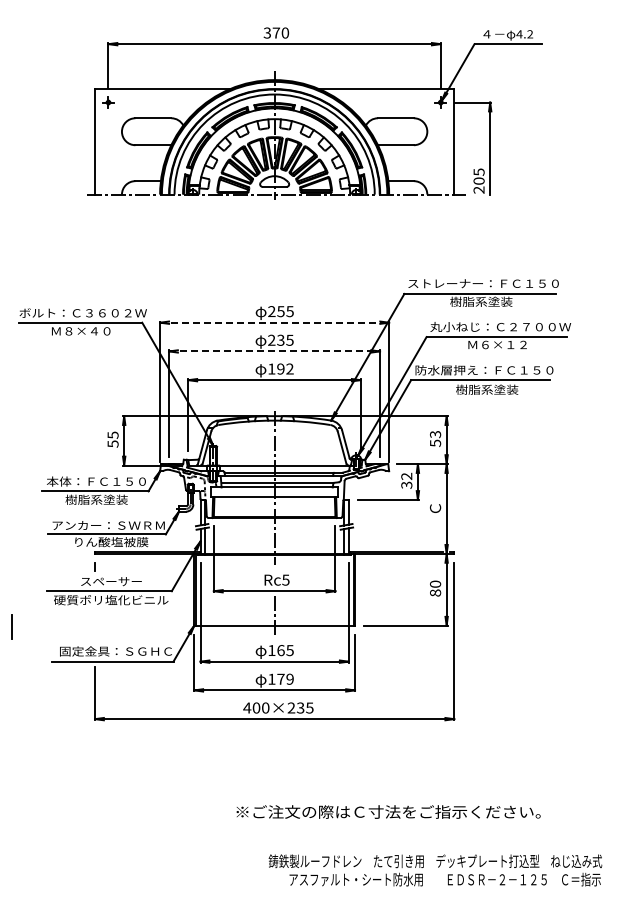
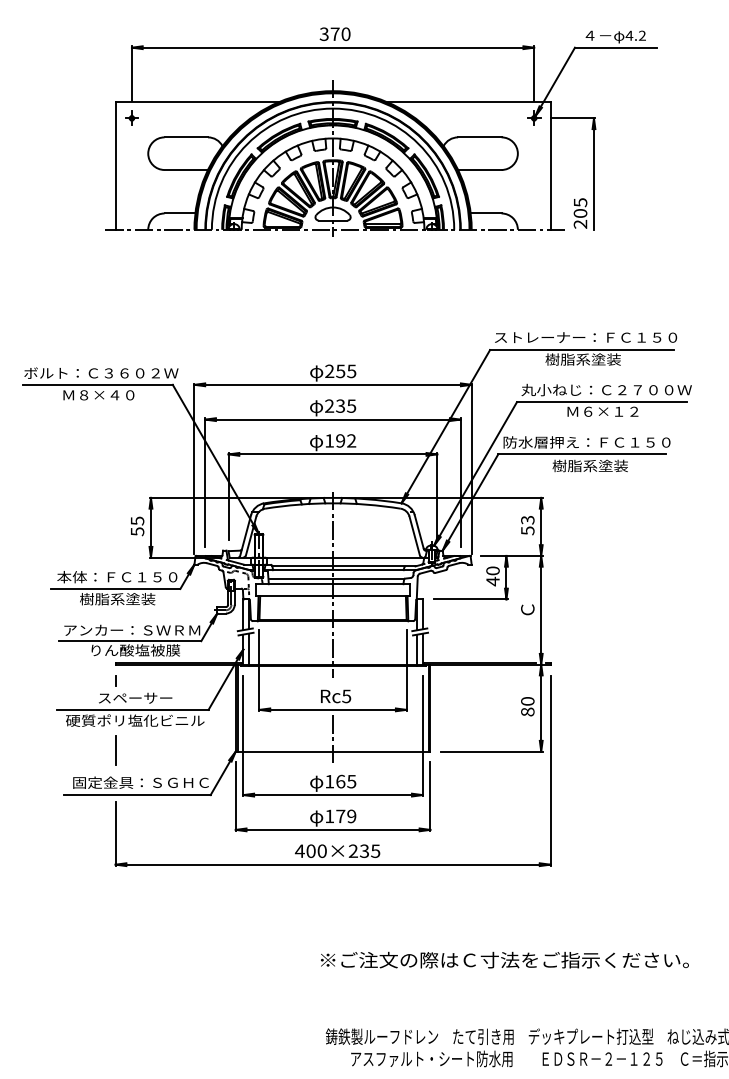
line: (274, 322) -> (332, 384), dashed -> solid
line: (274, 351) -> (332, 419), dashed -> solid
text: (406, 480) -> (492, 575), 32 -> 40
line: (11, 626) -> (115, 750), moved
text: (388, 811) -> (504, 959), moved

